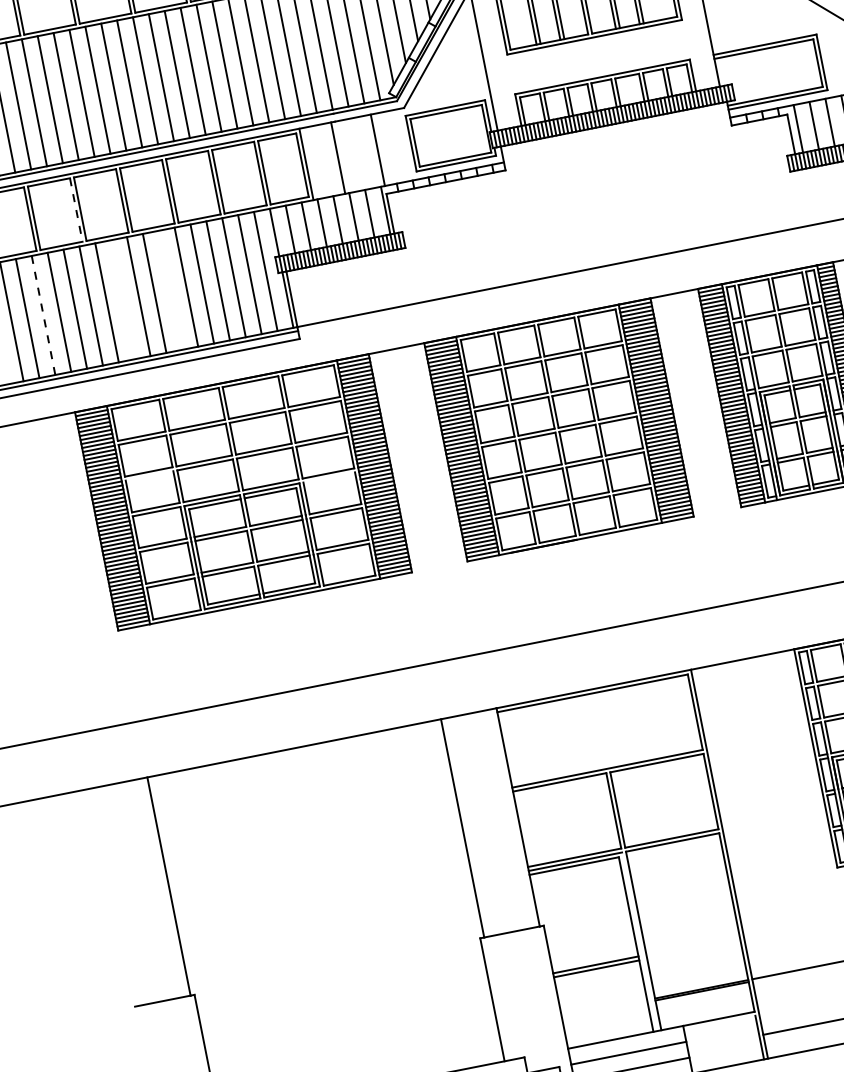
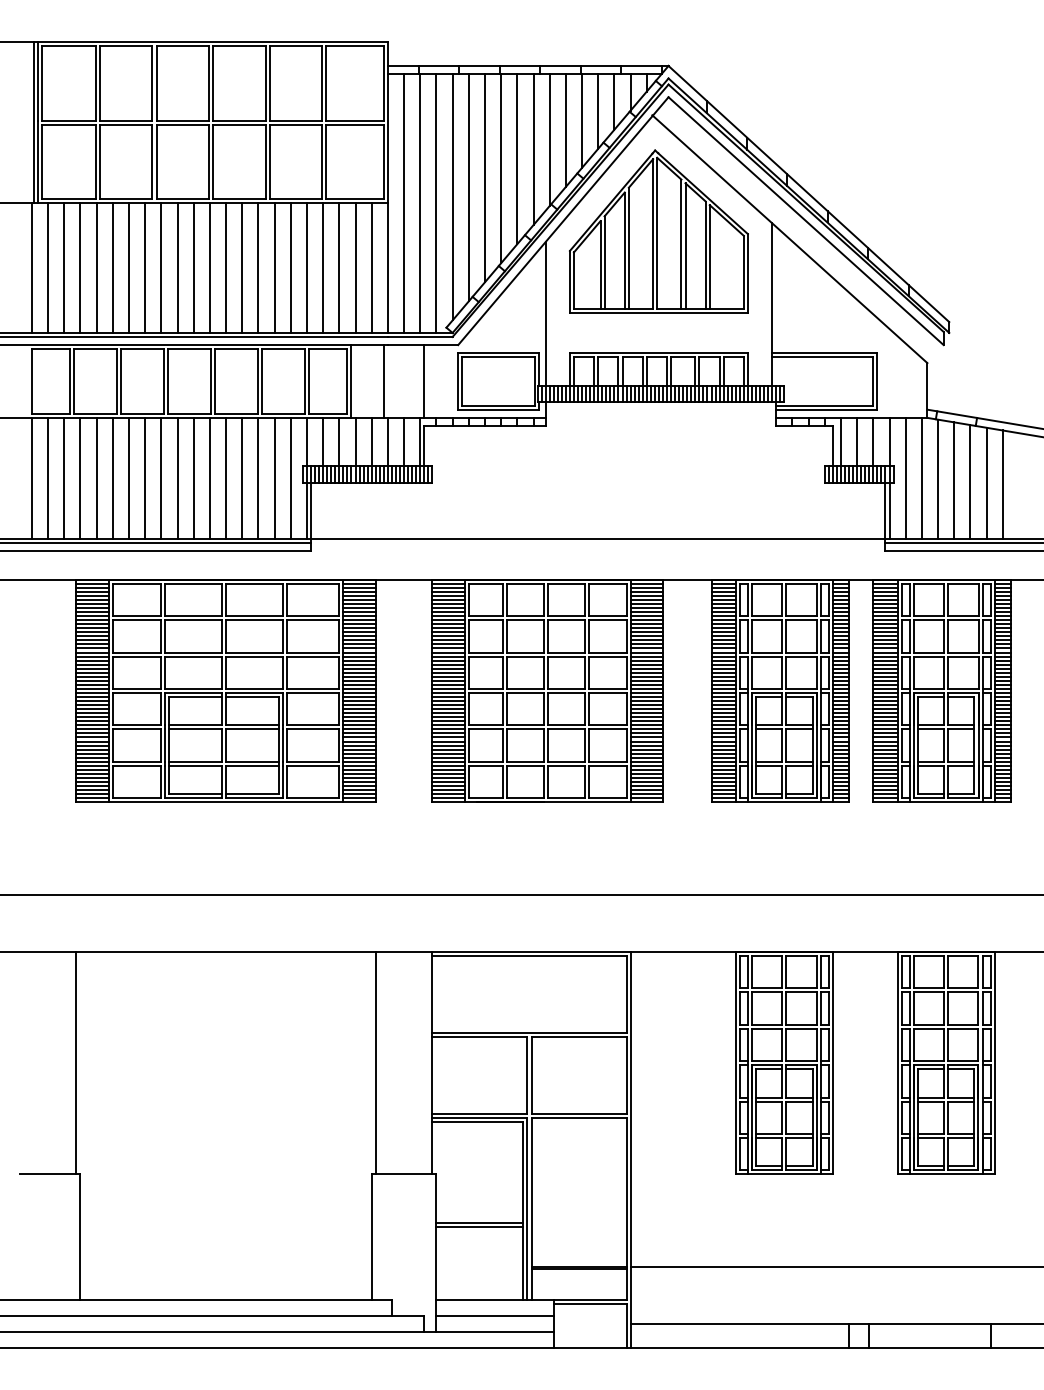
line: (75, 210) -> (116, 381), dashed -> solid
line: (170, 290) -> (193, 478), added
line: (123, 299) -> (145, 478), added
line: (43, 315) -> (64, 478), dashed -> solid
line: (148, 475) -> (136, 656), added
line: (328, 477) -> (312, 692), added
line: (639, 941) -> (527, 1208), added
line: (719, 1022) -> (589, 1303), added

